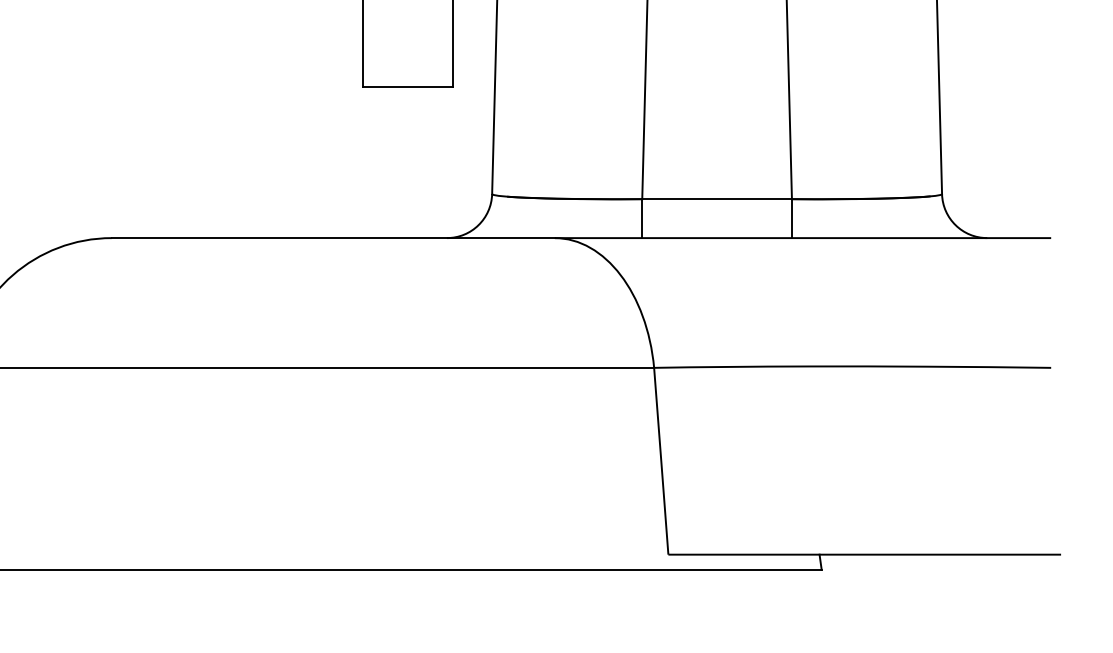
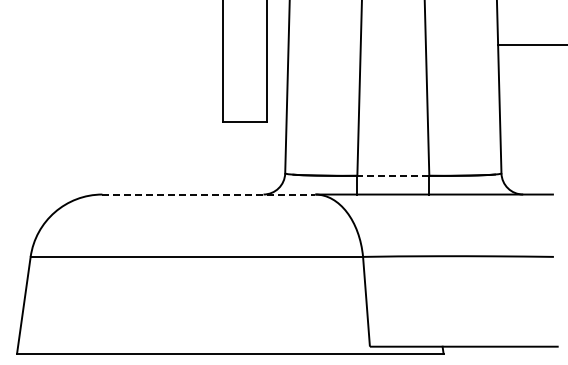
line: (717, 198) -> (393, 175), solid -> dashed
line: (334, 238) -> (209, 194), solid -> dashed

